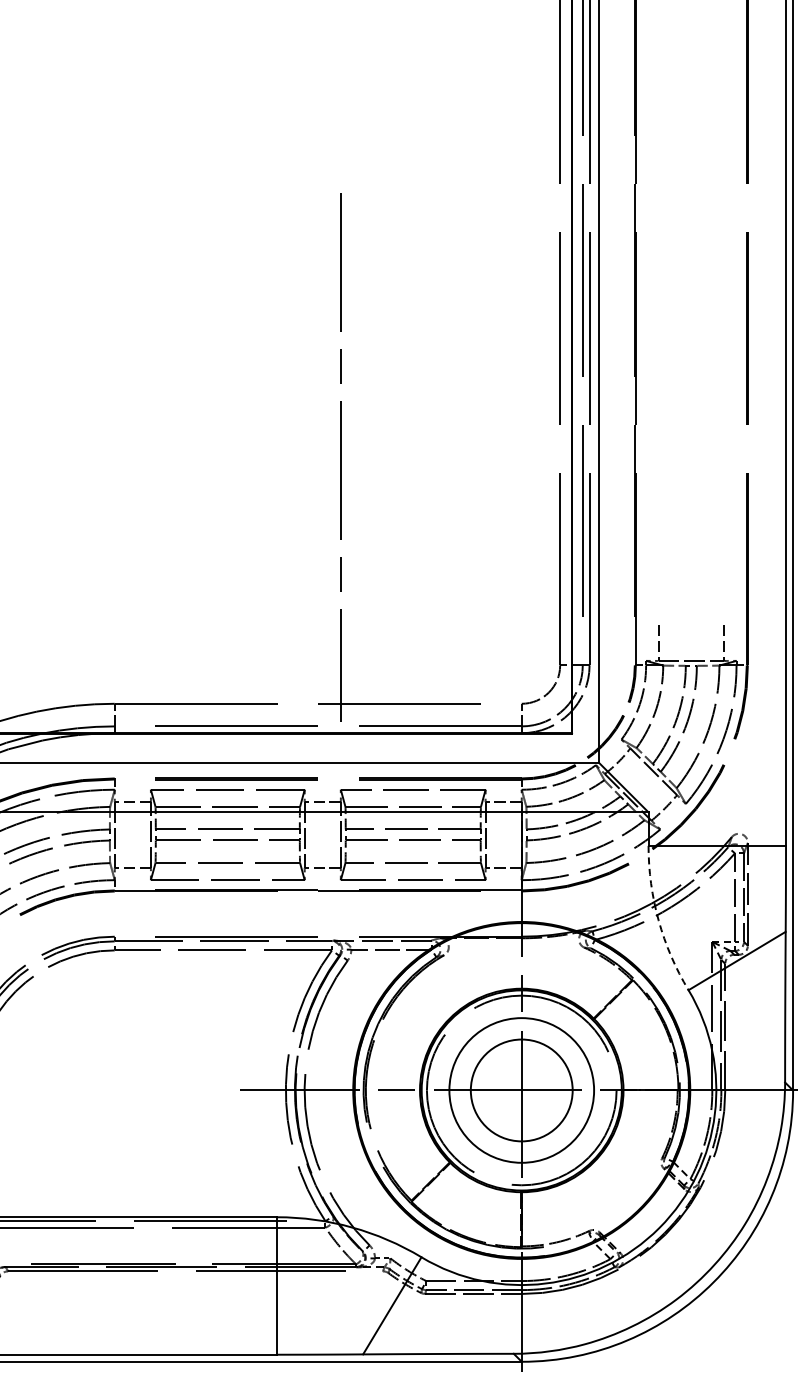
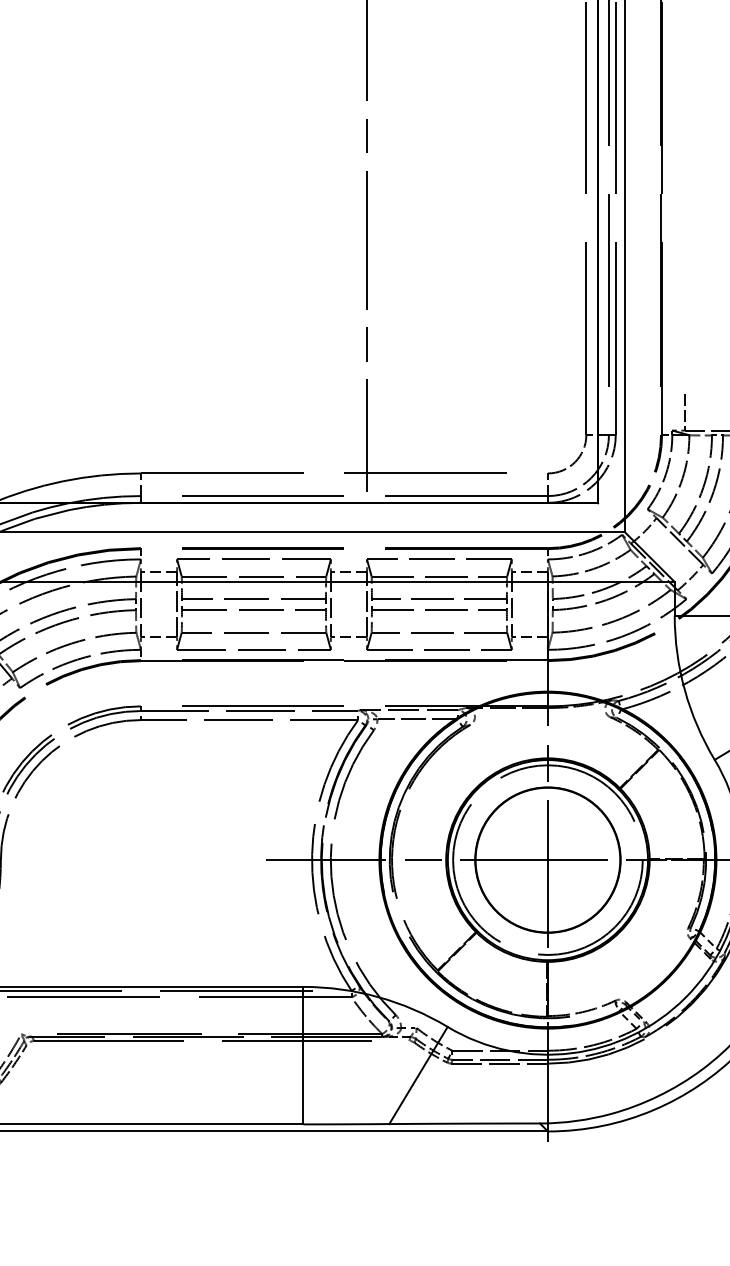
arc: (658, 920) -> (684, 690), dashed -> solid
circle: (521, 1090) -> (547, 860), size x1.43

